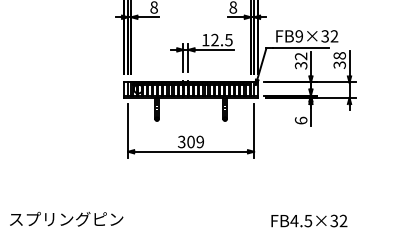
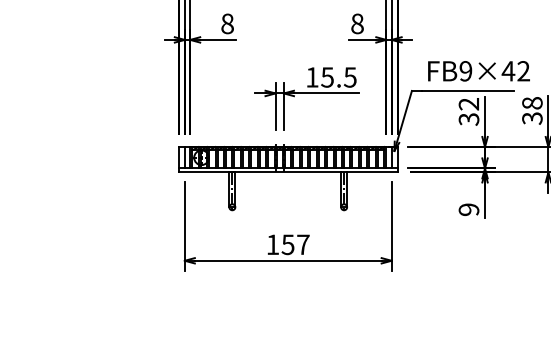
text: (325, 36) -> (508, 71), FB9×32 -> FB9×42
text: (214, 39) -> (326, 76), 12.5 -> 15.5
text: (300, 120) -> (467, 209), 6 -> 9
text: (190, 141) -> (287, 243), 309 -> 157

